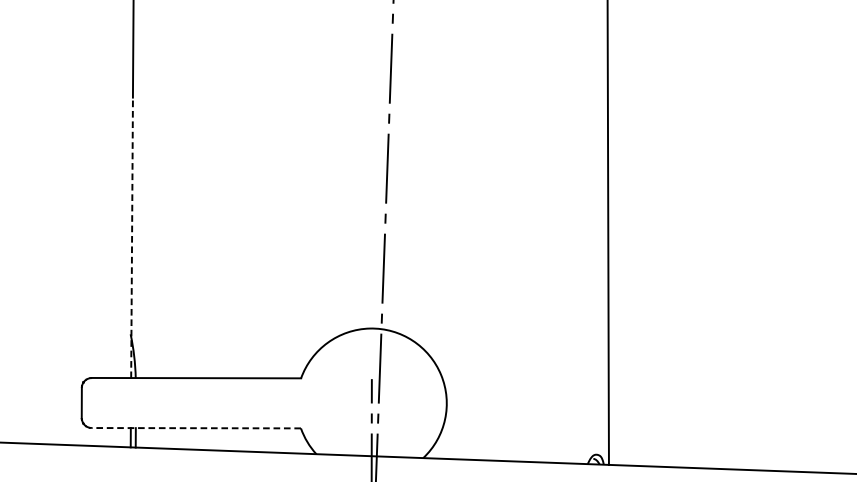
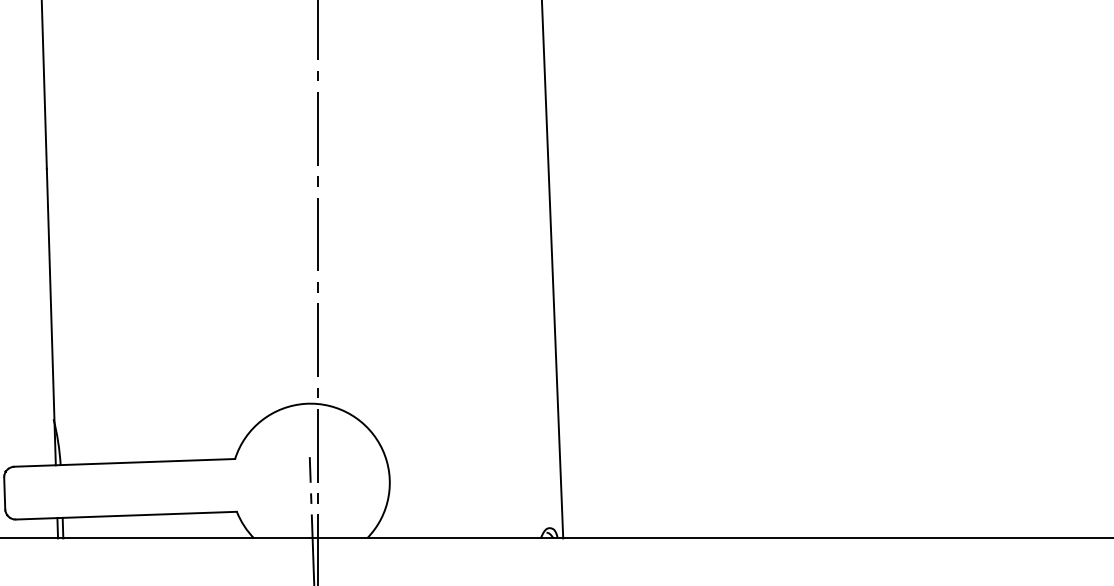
line: (132, 237) -> (51, 316), dashed -> solid
line: (196, 428) -> (126, 515), dashed -> solid

